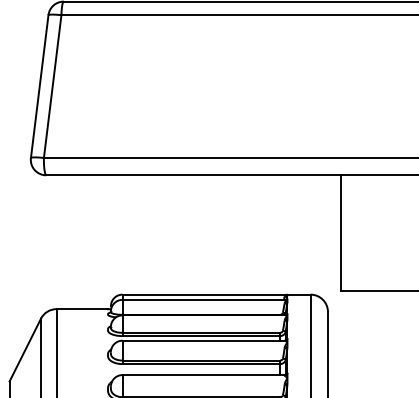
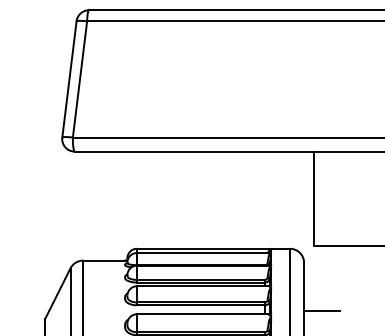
line: (350, 370) -> (322, 310), added

